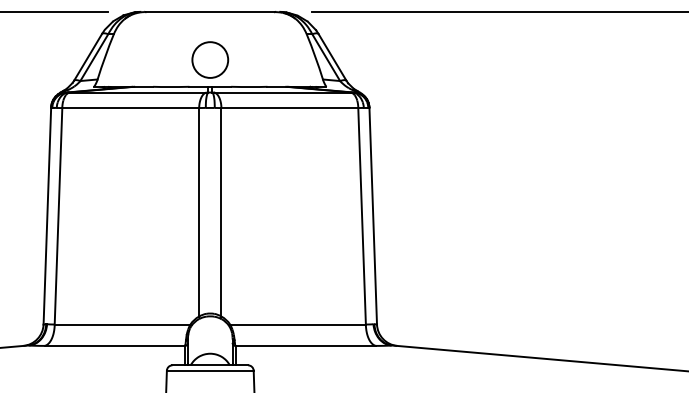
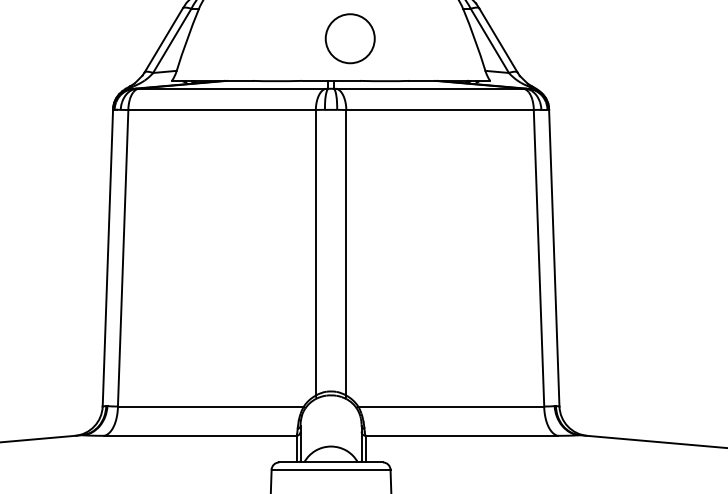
circle: (210, 59) -> (350, 37), moved

